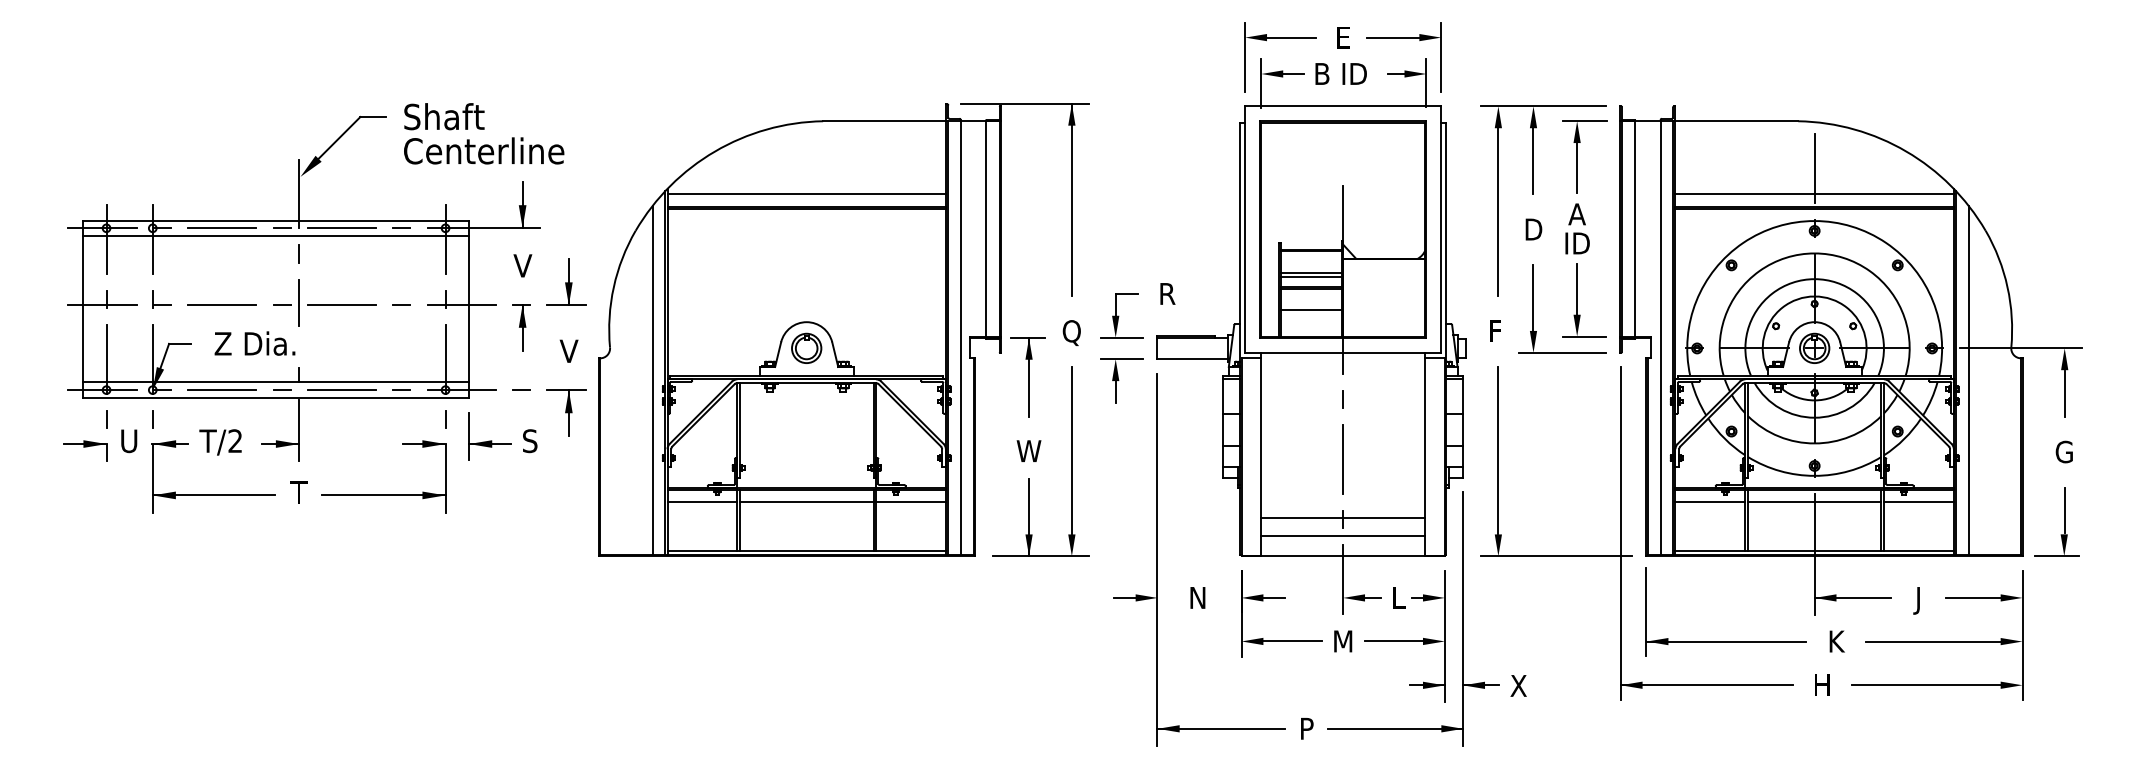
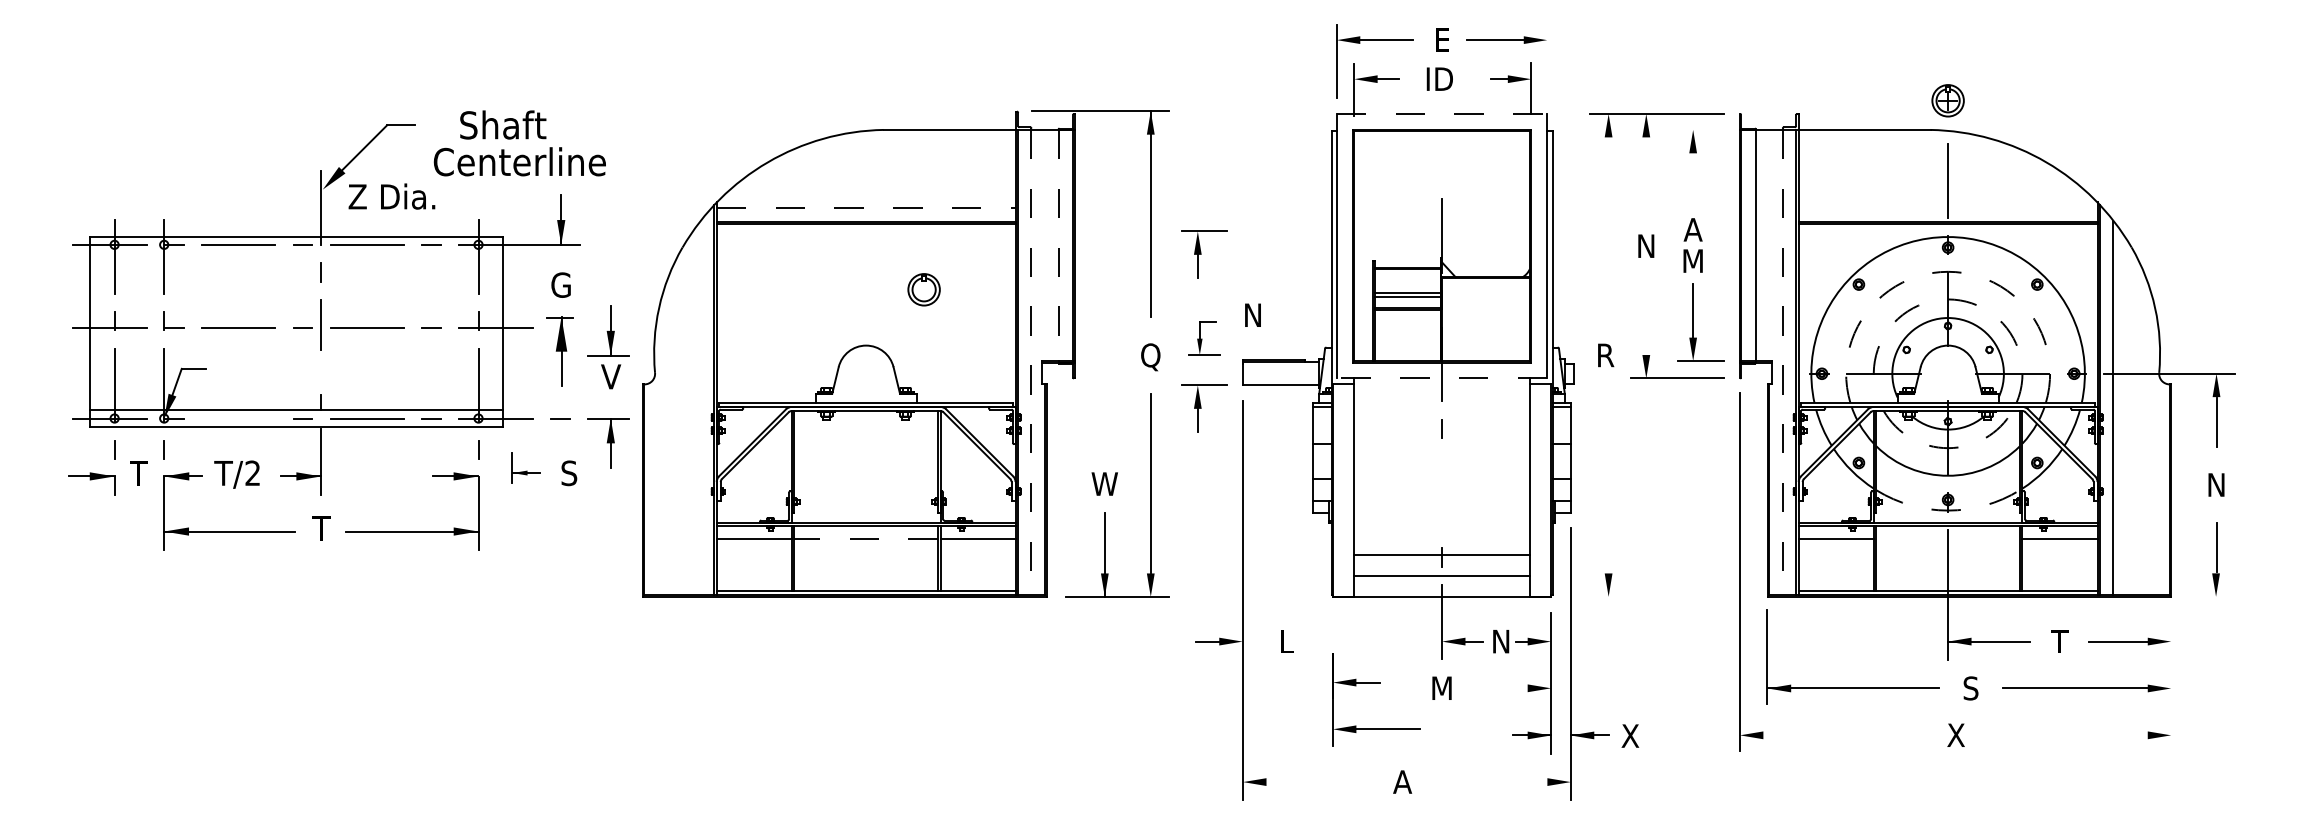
line: (1441, 57) -> (1547, 61), removed
text: (1340, 73) -> (1439, 78), B ID -> ID
line: (1343, 106) -> (1442, 114), solid -> dashed
text: (444, 116) -> (503, 124), moved
line: (1584, 120) -> (1701, 129), removed
line: (1533, 160) -> (1646, 172), removed
line: (1577, 168) -> (1693, 180), removed
line: (807, 194) -> (866, 208), solid -> dashed
line: (1814, 194) -> (1947, 208), removed
line: (1498, 212) -> (1608, 227), removed
text: (1533, 228) -> (1646, 245), D -> N
line: (985, 229) -> (1058, 246), solid -> dashed
line: (276, 236) -> (296, 253), removed
part: (1121, 237) -> (1204, 254), added
text: (1577, 242) -> (1693, 260), ID -> M
arc: (1815, 253) -> (1948, 271), solid -> dashed
text: (522, 265) -> (561, 284), V -> G
arc: (1815, 279) -> (1948, 299), solid -> dashed
part: (566, 282) -> (608, 330), moved
text: (1167, 293) -> (1253, 314), R -> N
line: (1533, 297) -> (1646, 319), removed
line: (1311, 309) -> (1407, 332), removed
part: (1121, 315) -> (1204, 338), size x0.7
part: (521, 327) -> (560, 351), size x1.4
text: (1496, 331) -> (1606, 355), F -> R
line: (960, 337) -> (1031, 362), solid -> dashed
line: (1660, 337) -> (1782, 362), solid -> dashed
text: (254, 343) -> (391, 196), moved
part: (806, 348) -> (923, 289), moved
part: (1814, 348) -> (1947, 100), moved
line: (1342, 352) -> (1441, 378), solid -> dashed
part: (1027, 377) -> (1103, 404), removed
line: (652, 379) -> (700, 407), removed
line: (221, 390) -> (238, 418), removed
arc: (1815, 418) -> (1948, 448), solid -> dashed
part: (489, 435) -> (525, 467), size x0.6
text: (128, 441) -> (138, 473), U -> T
line: (1498, 450) -> (1608, 483), removed
text: (2064, 451) -> (2216, 484), G -> N
line: (1343, 459) -> (1442, 493), removed
arc: (1815, 475) -> (1948, 510), solid -> dashed
line: (807, 502) -> (866, 539), solid -> dashed
line: (1814, 502) -> (1947, 539), removed
line: (1556, 555) -> (1670, 596), removed
line: (2057, 555) -> (2208, 596), removed
text: (1197, 597) -> (1285, 641), N -> L
text: (1398, 597) -> (1501, 641), L -> N
part: (1282, 598) -> (1376, 683), moved
text: (1918, 600) -> (2059, 644), J -> T
line: (2022, 635) -> (2171, 681), removed
line: (1393, 641) -> (1496, 688), removed
text: (1836, 641) -> (1971, 688), K -> S
text: (1821, 684) -> (1955, 734), H -> X
line: (1706, 685) -> (1831, 735), removed
line: (1925, 685) -> (2067, 735), removed
text: (1306, 728) -> (1402, 781), P -> A
line: (1220, 729) -> (1310, 782), removed
line: (1394, 729) -> (1497, 782), removed

